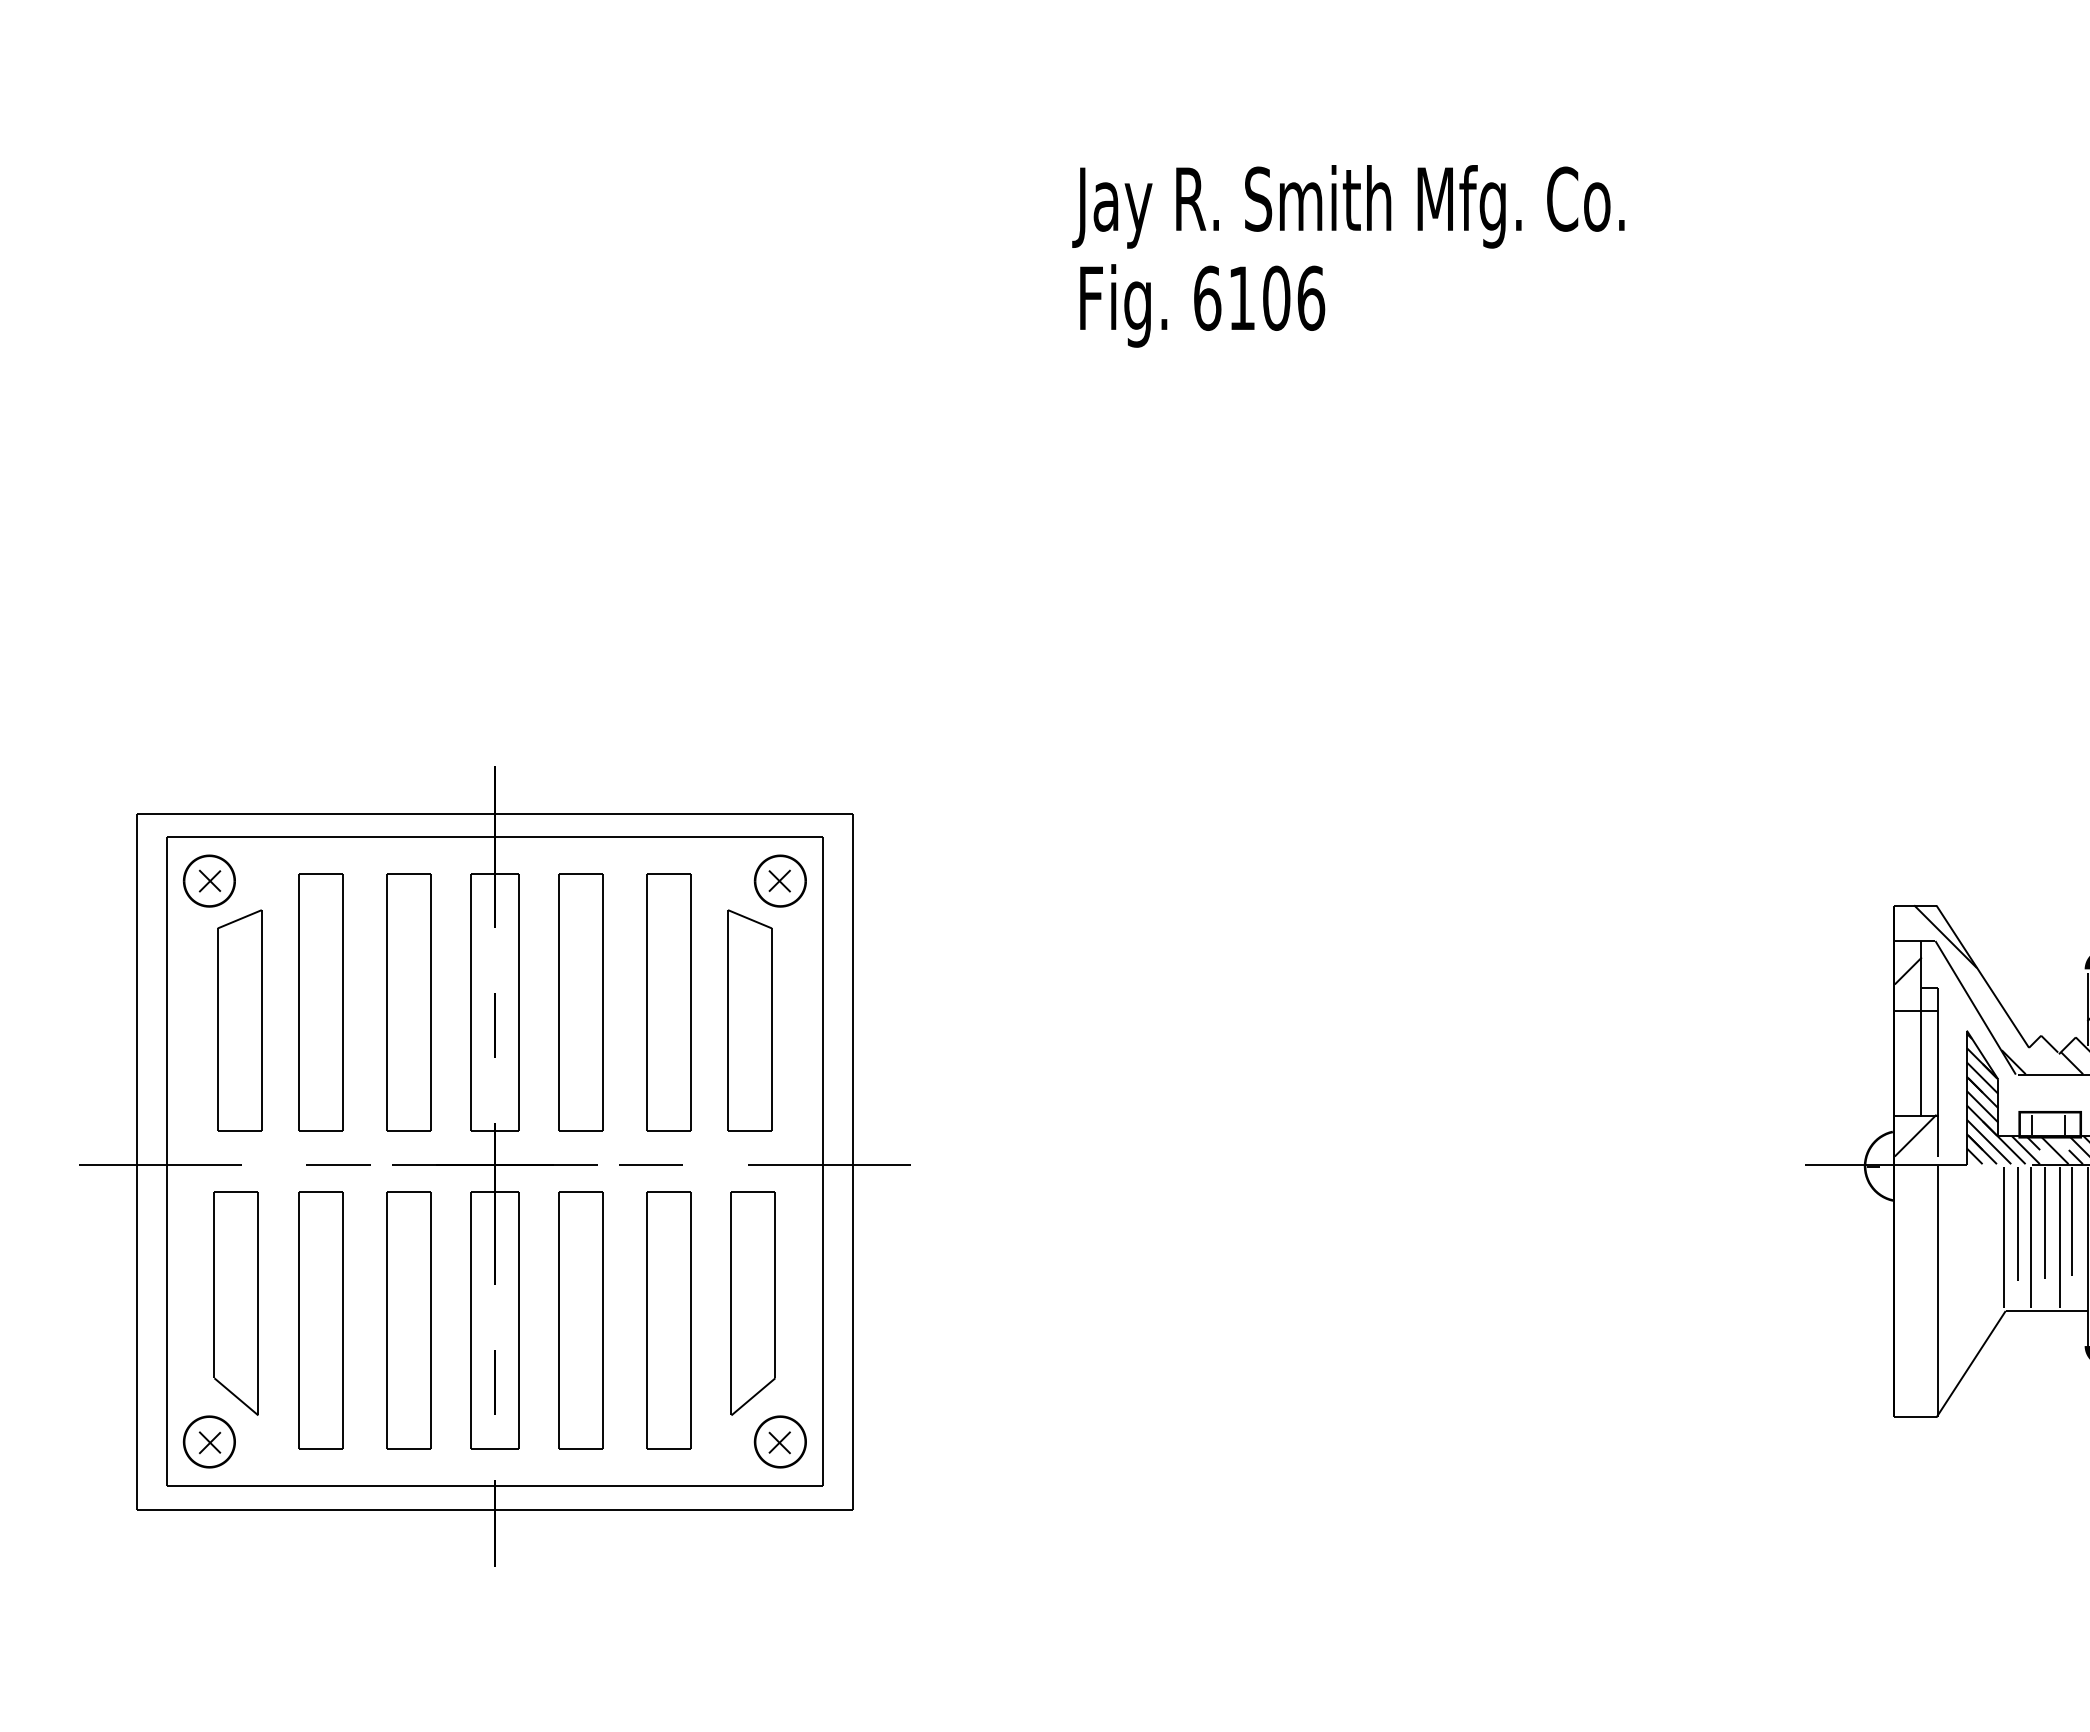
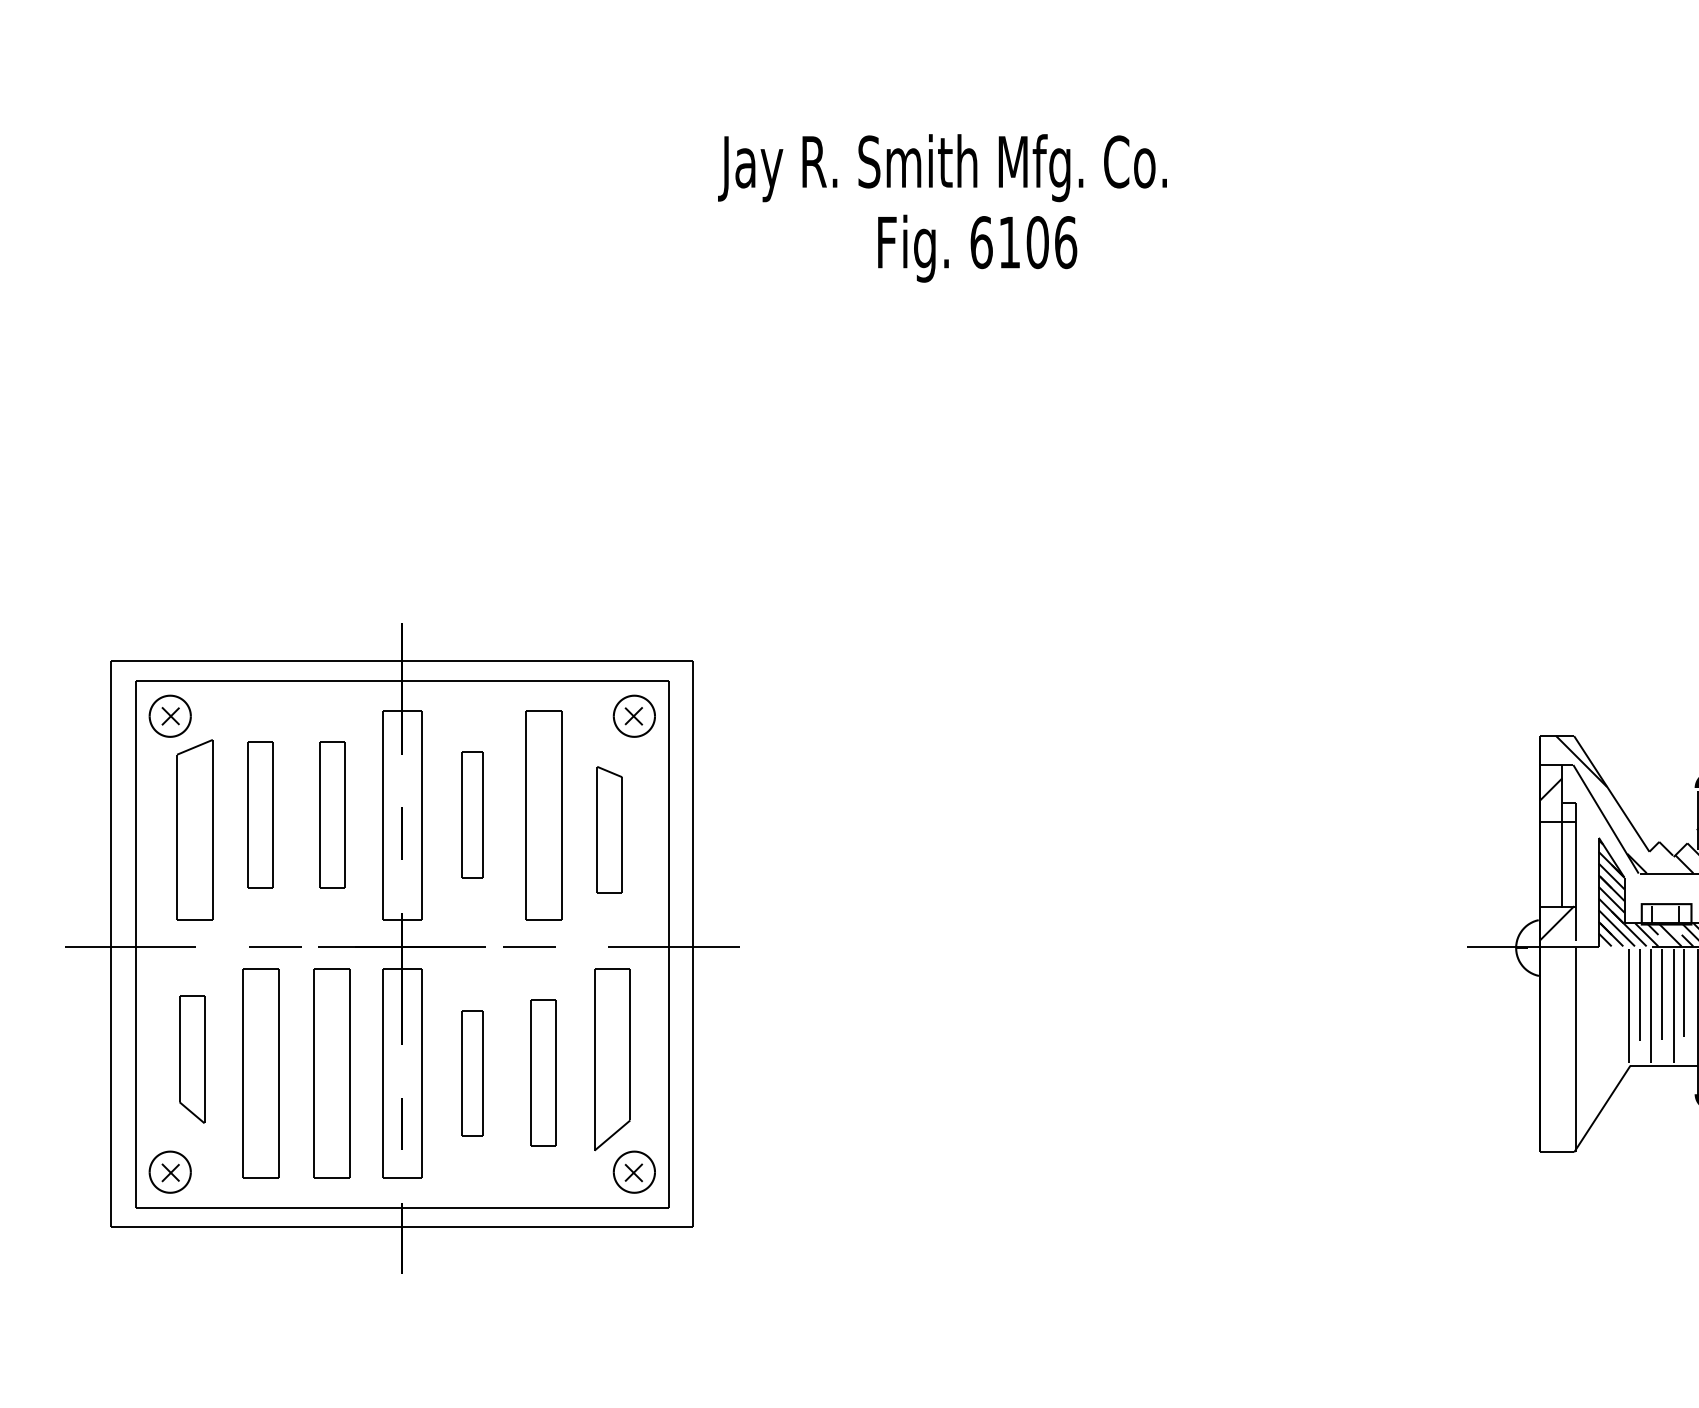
text: (1348, 206) -> (942, 167), moved
part: (320, 1002) -> (260, 814), size x0.7
part: (408, 1002) -> (332, 814), size x0.7
part: (580, 1002) -> (471, 814), size x0.6
part: (749, 1020) -> (609, 829), size x0.7
part: (235, 1303) -> (191, 1059), size x0.7
part: (580, 1320) -> (471, 1073), size x0.6
part: (668, 1320) -> (543, 1073), size x0.7

